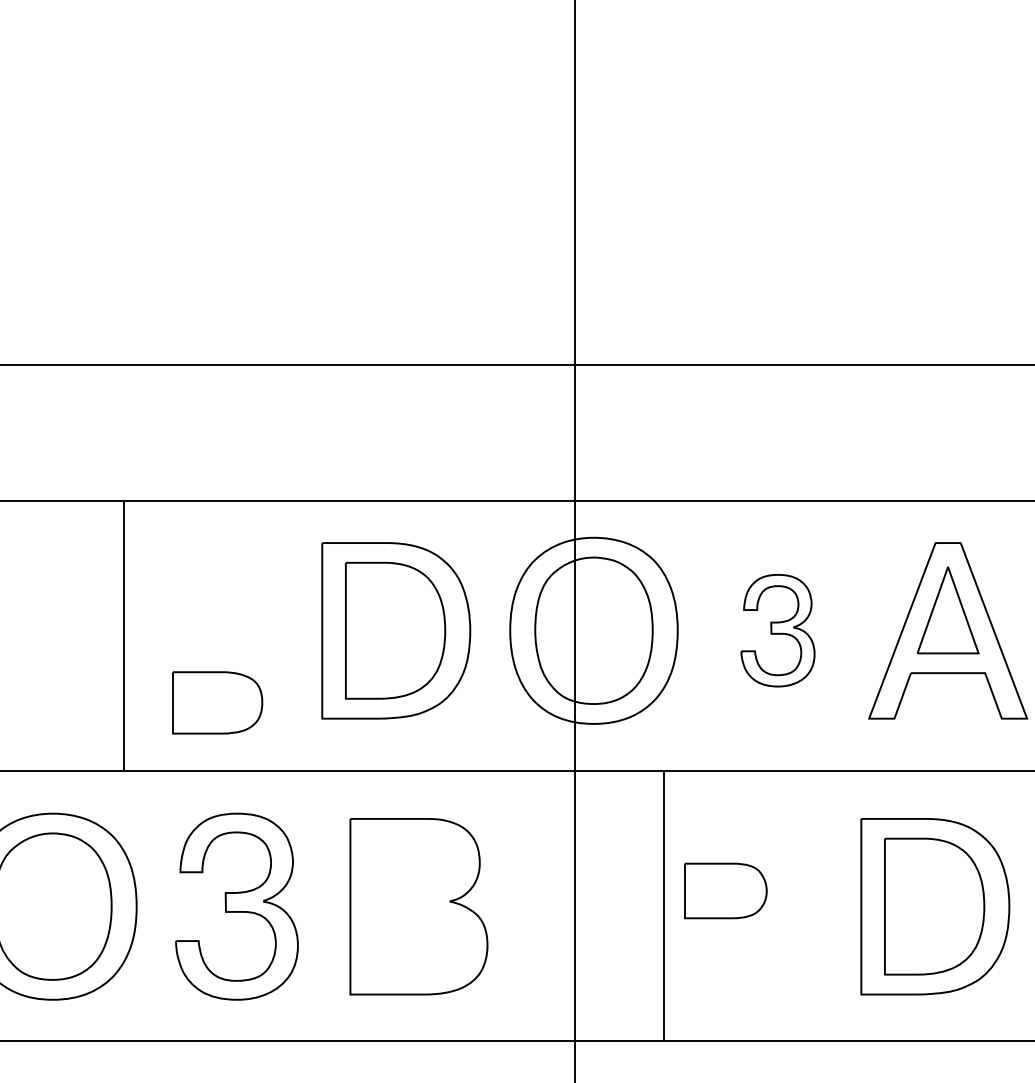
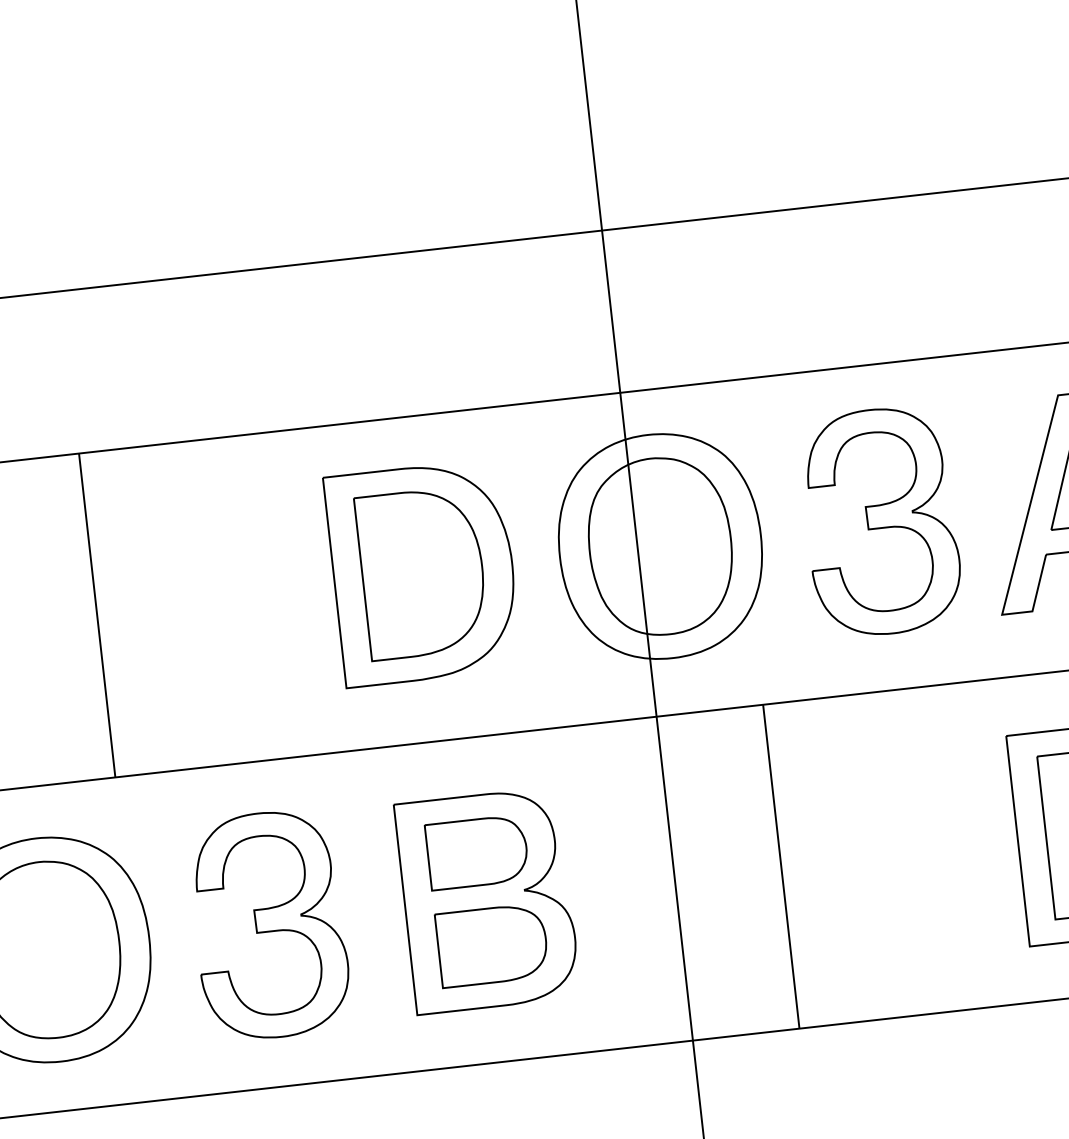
part: (777, 630) -> (880, 521), size x1.67
part: (217, 702) -> (492, 944), moved
part: (725, 890) -> (476, 851), moved

